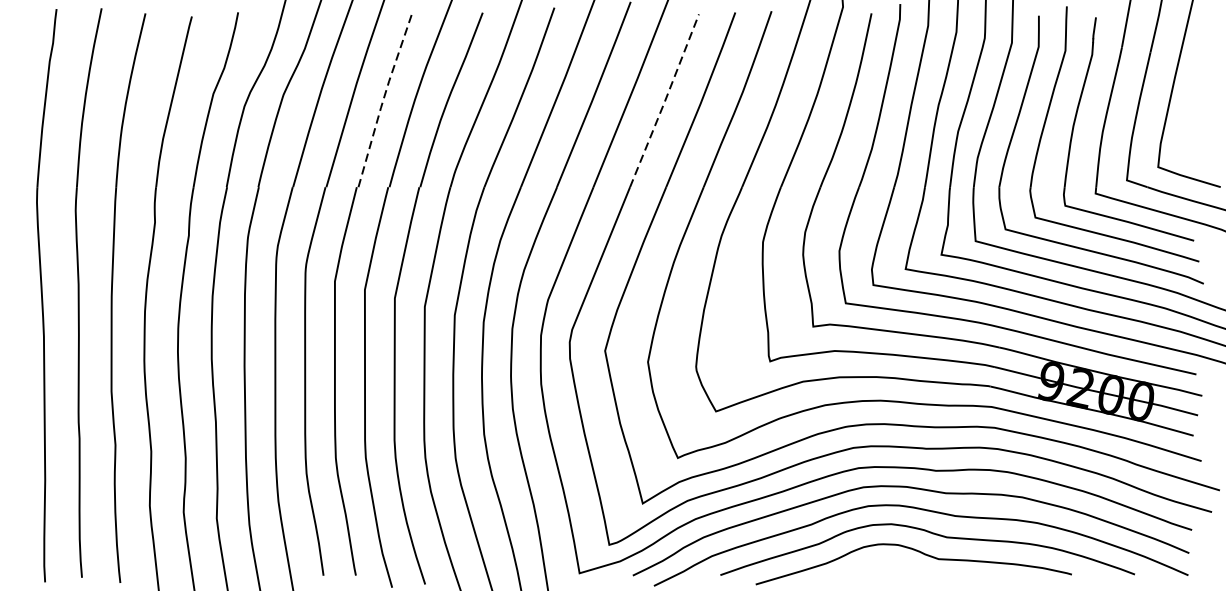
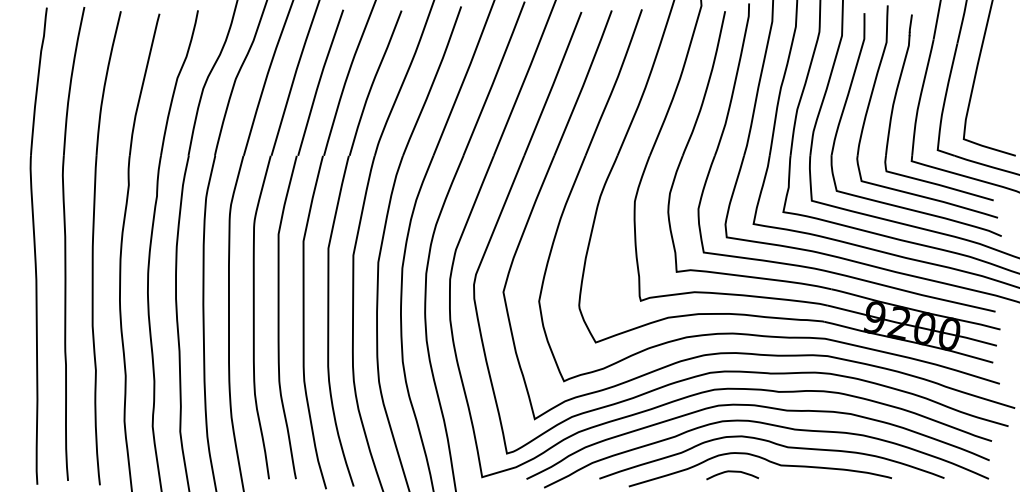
line: (384, 97) -> (319, 81), dashed -> solid
line: (665, 100) -> (553, 83), dashed -> solid
curve: (880, 567) -> (732, 472), added

